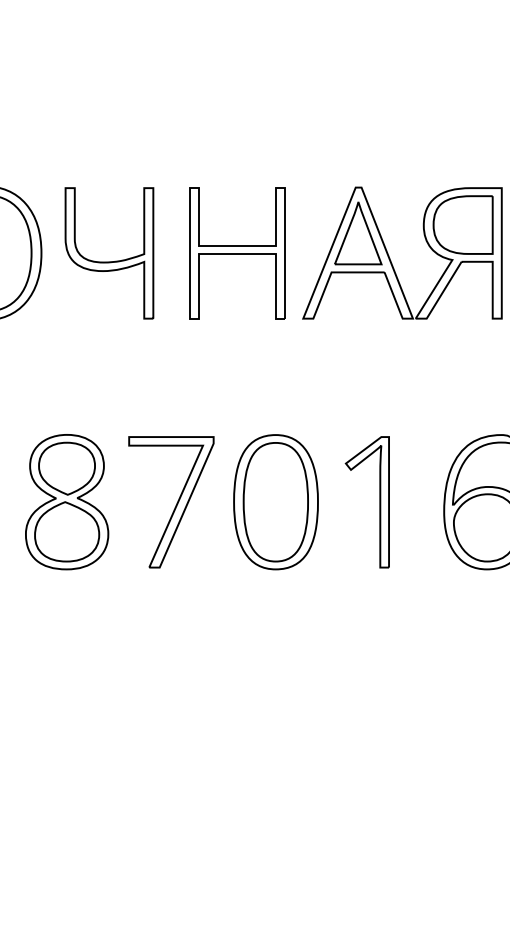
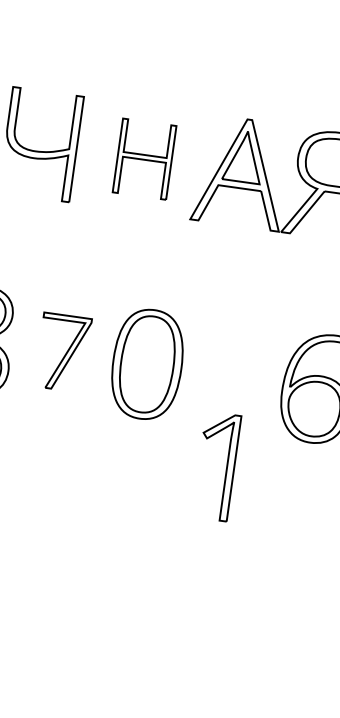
part: (237, 253) -> (144, 159), size x0.7
part: (171, 502) -> (63, 352), size x0.7
part: (379, 502) -> (226, 467), moved

